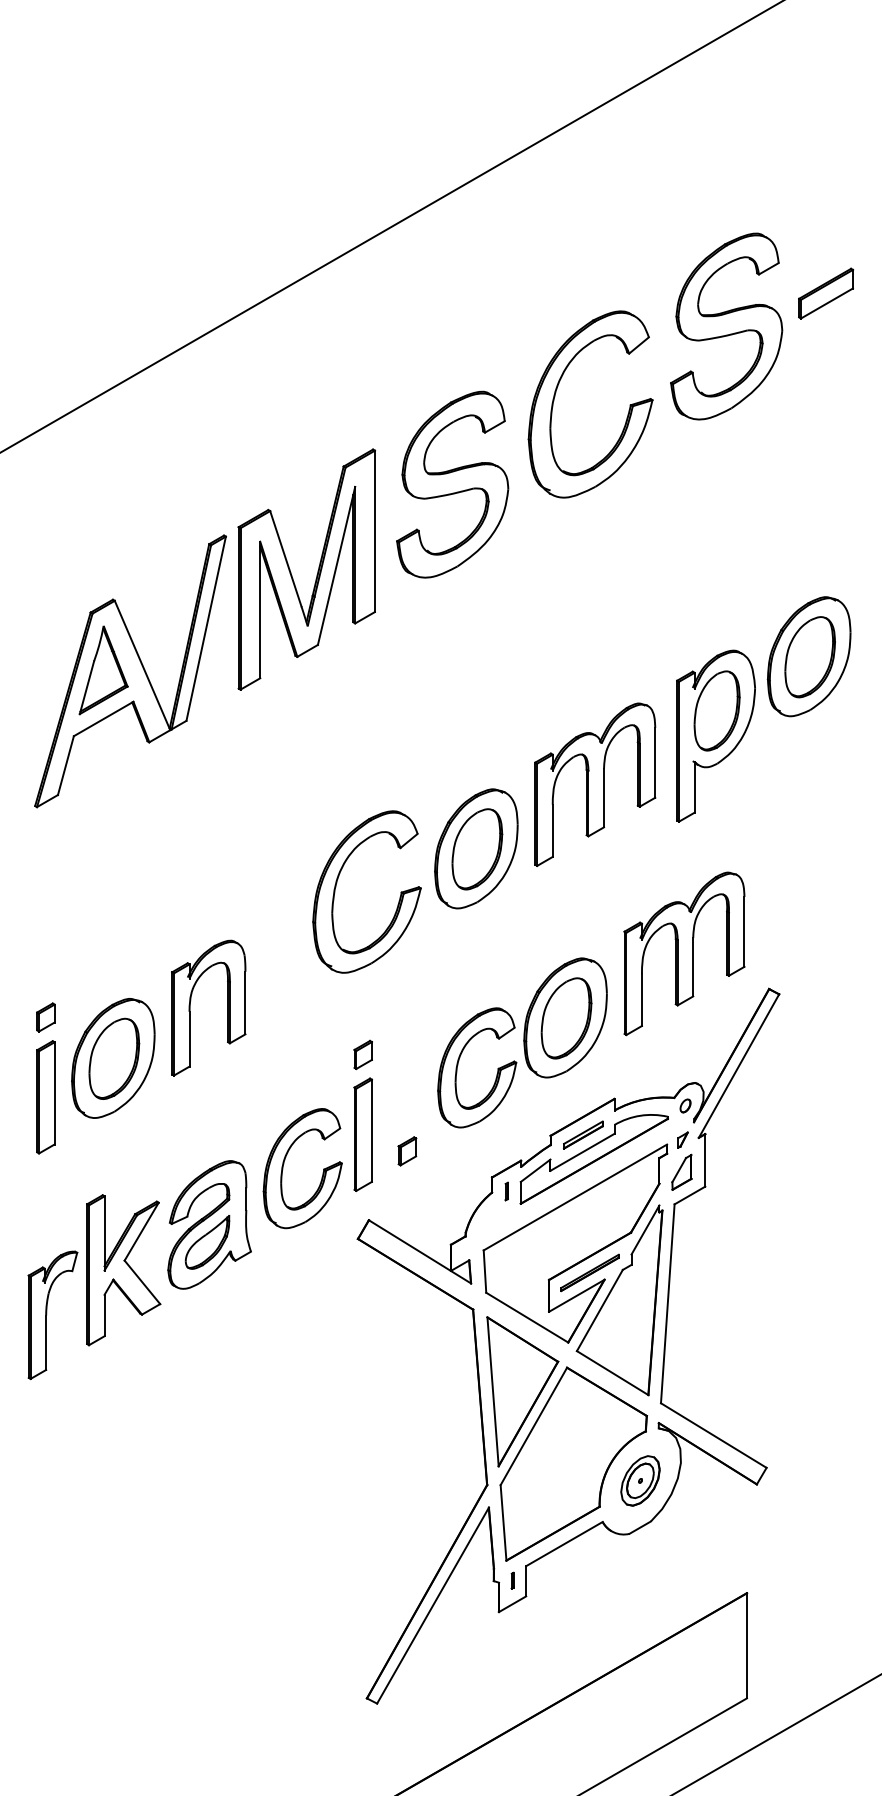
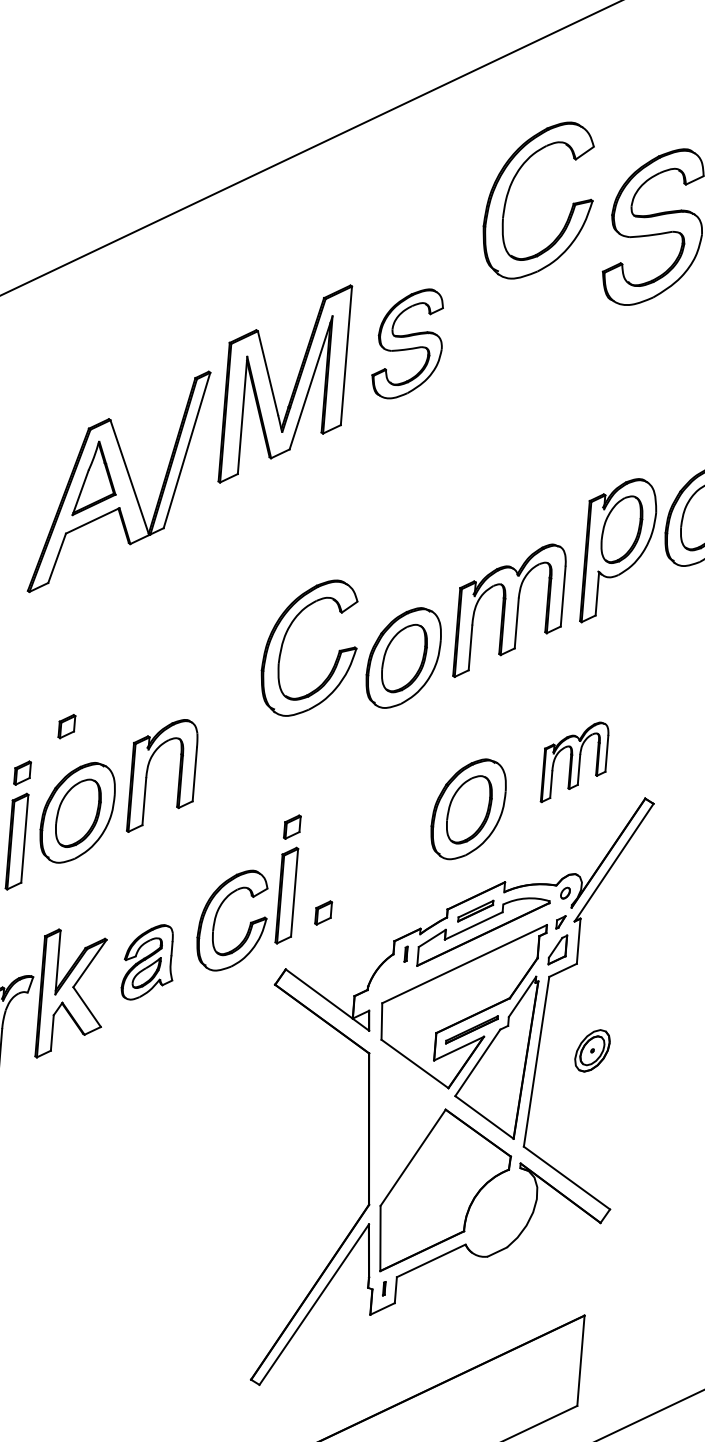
part: (555, 396) -> (509, 191), moved
part: (452, 484) -> (408, 343), size x0.7
part: (317, 570) -> (294, 385), moved
part: (715, 735) -> (618, 550), moved
part: (337, 883) -> (285, 638), moved
part: (684, 953) -> (575, 762), size x0.6
part: (92, 959) -> (66, 726), added
part: (458, 1065) -> (373, 842), removed
part: (209, 1224) -> (148, 962), size x0.7
part: (522, 1391) -> (405, 1127), removed
part: (640, 1480) -> (592, 1050), moved

